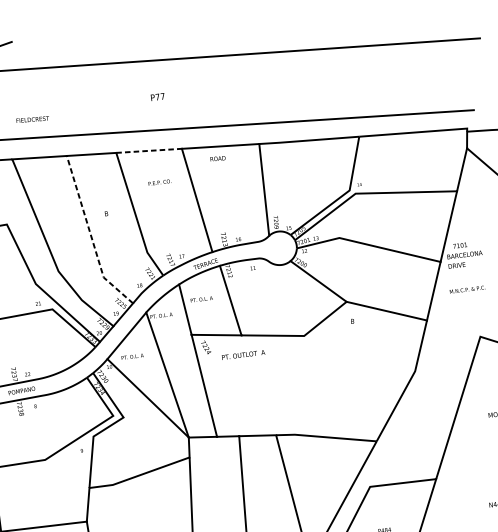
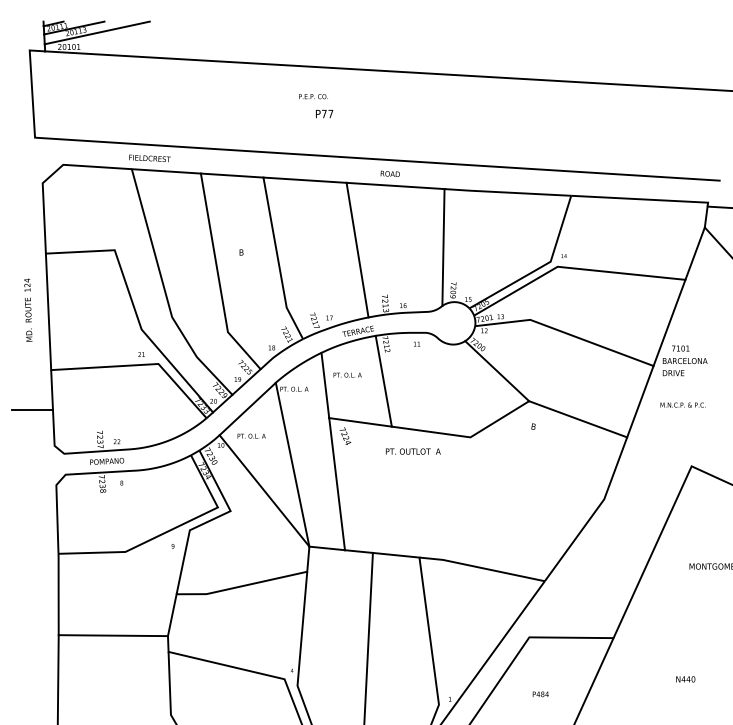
text: (32, 119) -> (149, 158), moved
line: (149, 151) -> (305, 180), dashed -> solid
text: (217, 158) -> (389, 173), moved
text: (159, 182) -> (313, 96), moved
line: (90, 235) -> (218, 277), dashed -> solid
text: (243, 354) -> (413, 451), moved

